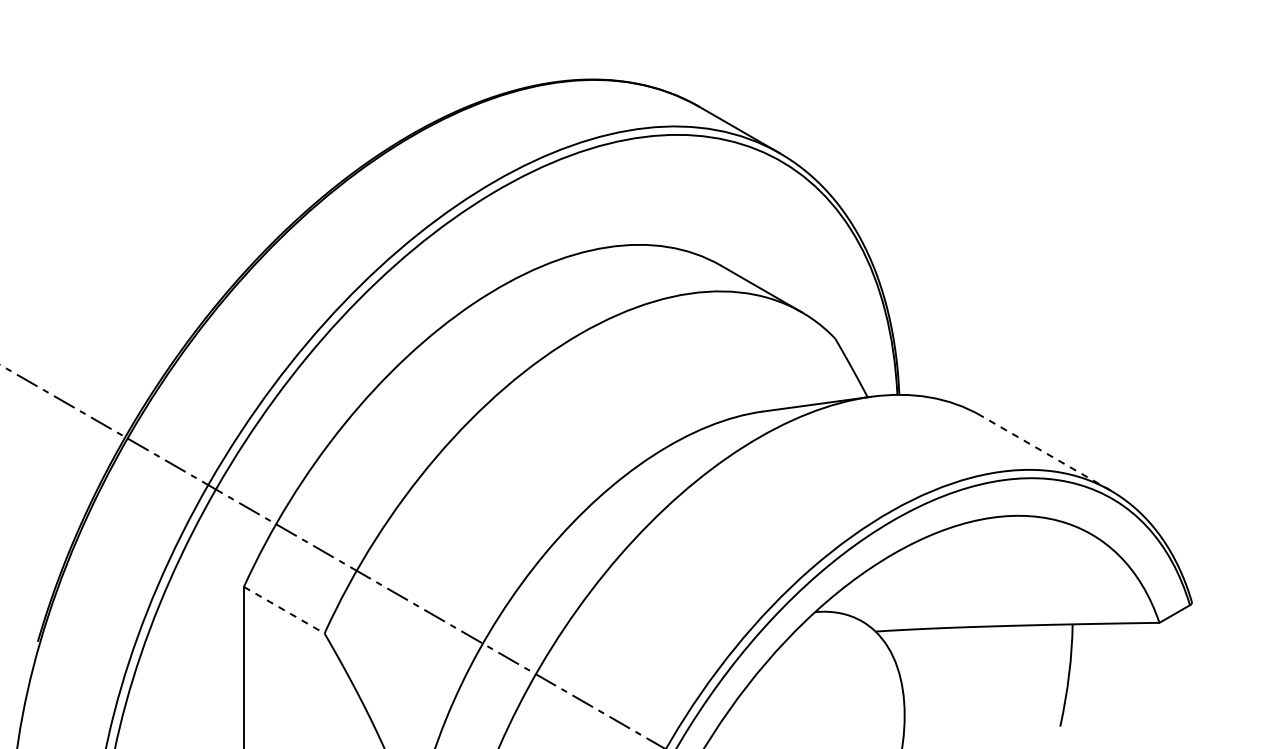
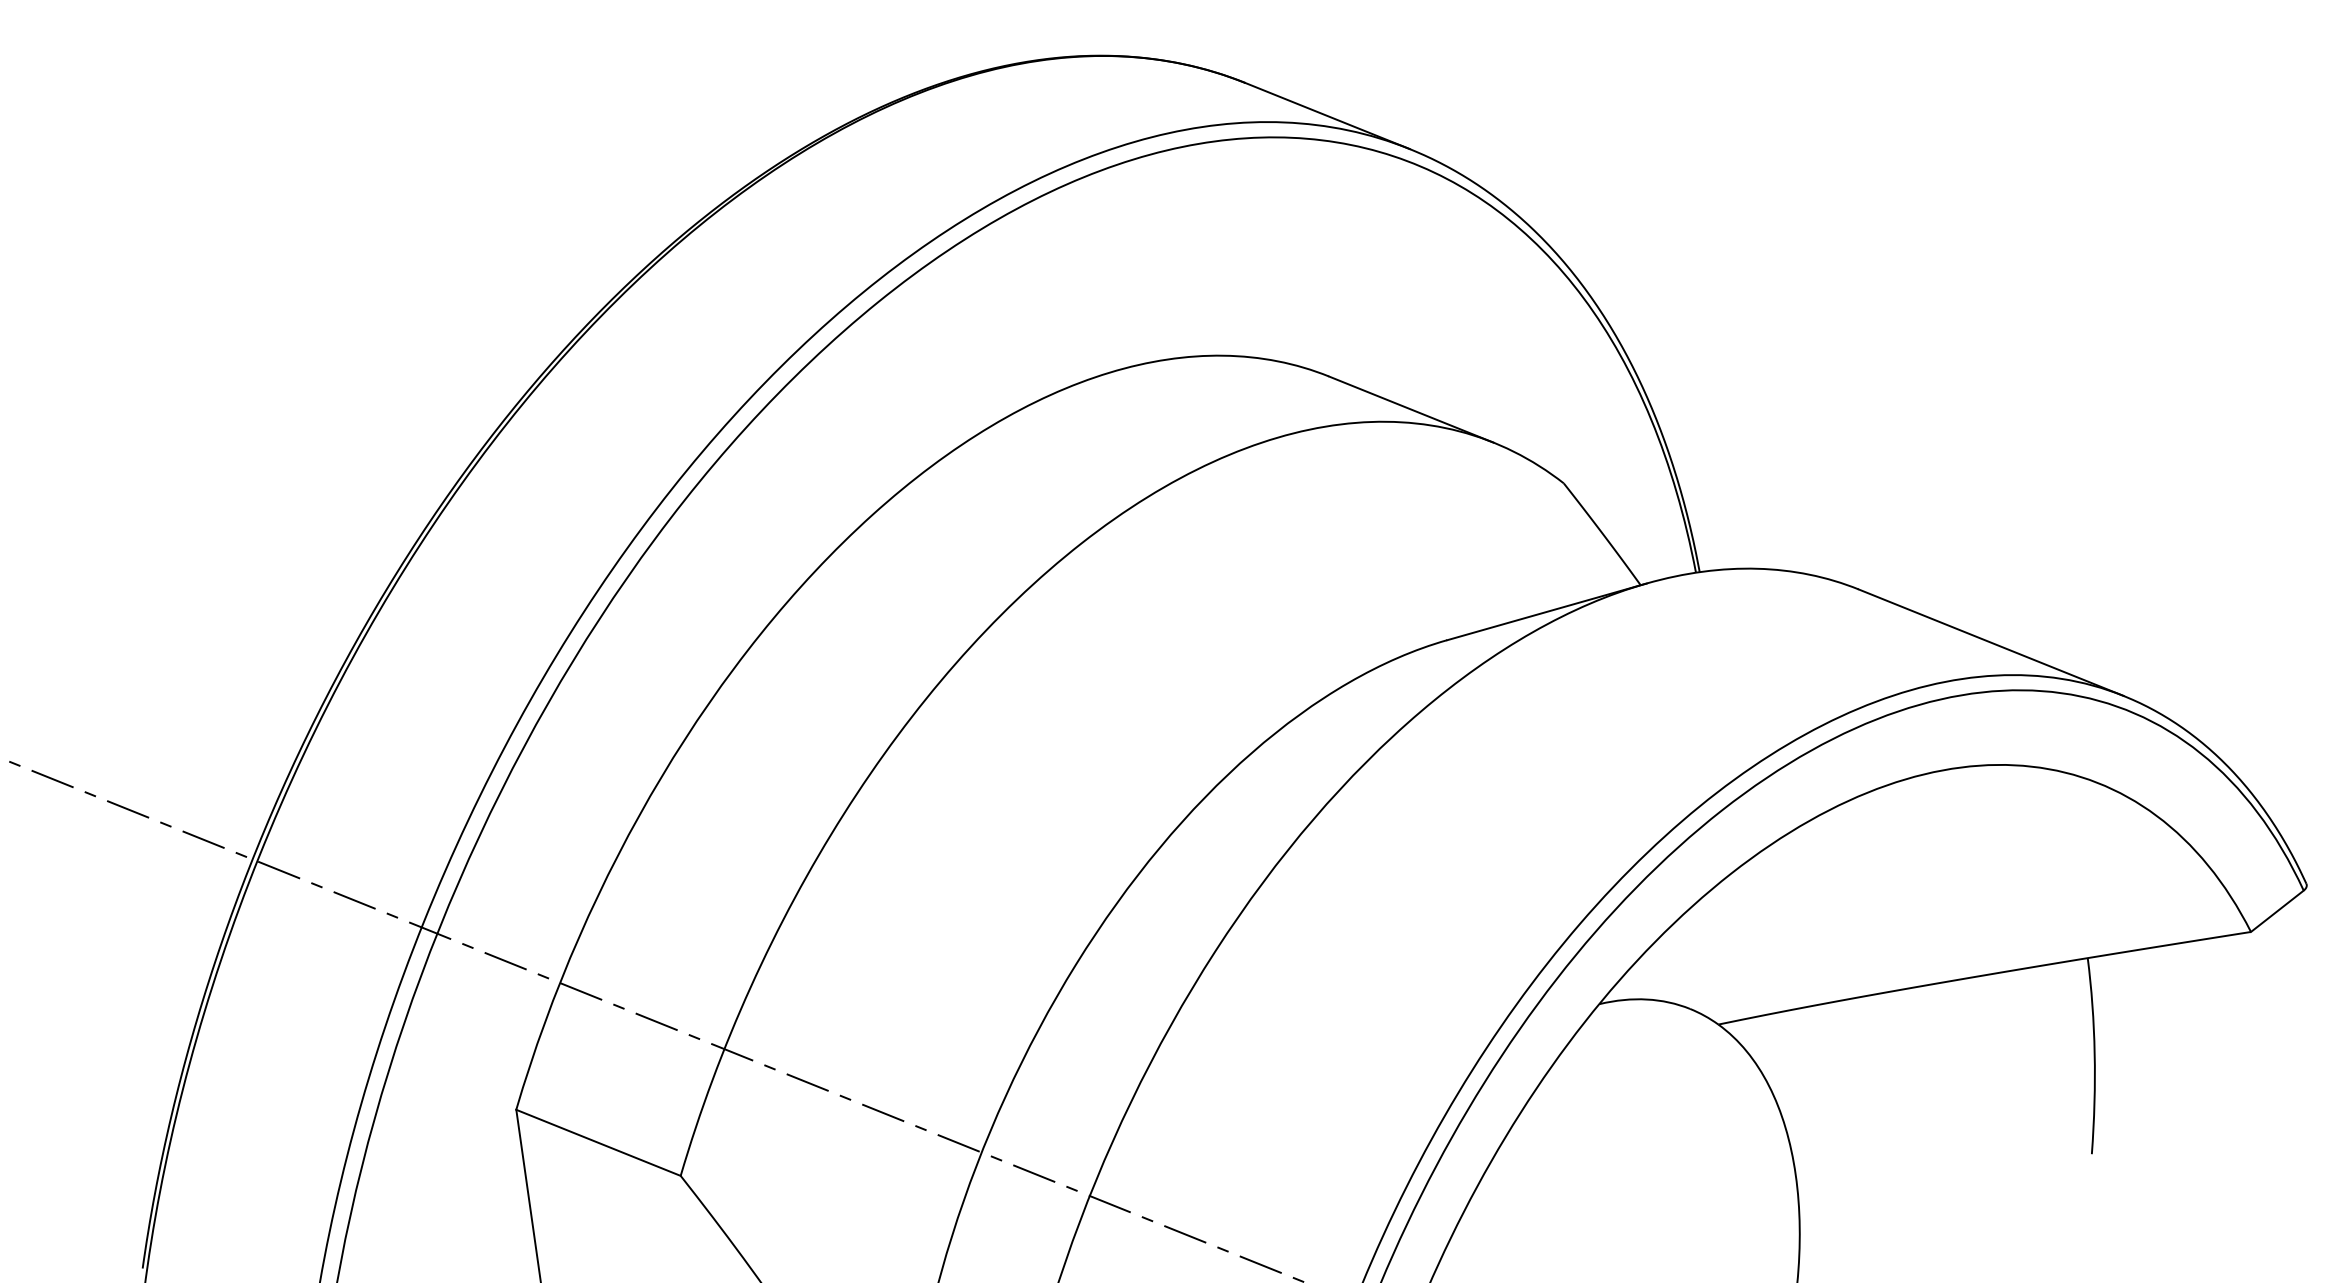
line: (1045, 452) -> (1990, 641), dashed -> solid
line: (284, 610) -> (599, 1143), dashed -> solid

